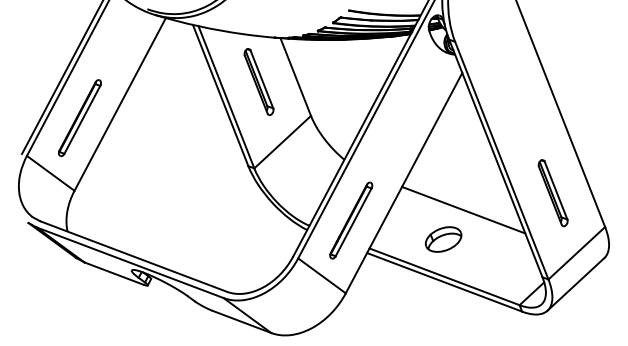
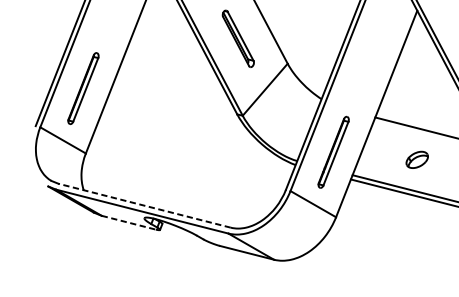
part: (443, 239) -> (417, 159), size x0.7
line: (133, 256) -> (144, 205), solid -> dashed
line: (114, 273) -> (129, 222), solid -> dashed

